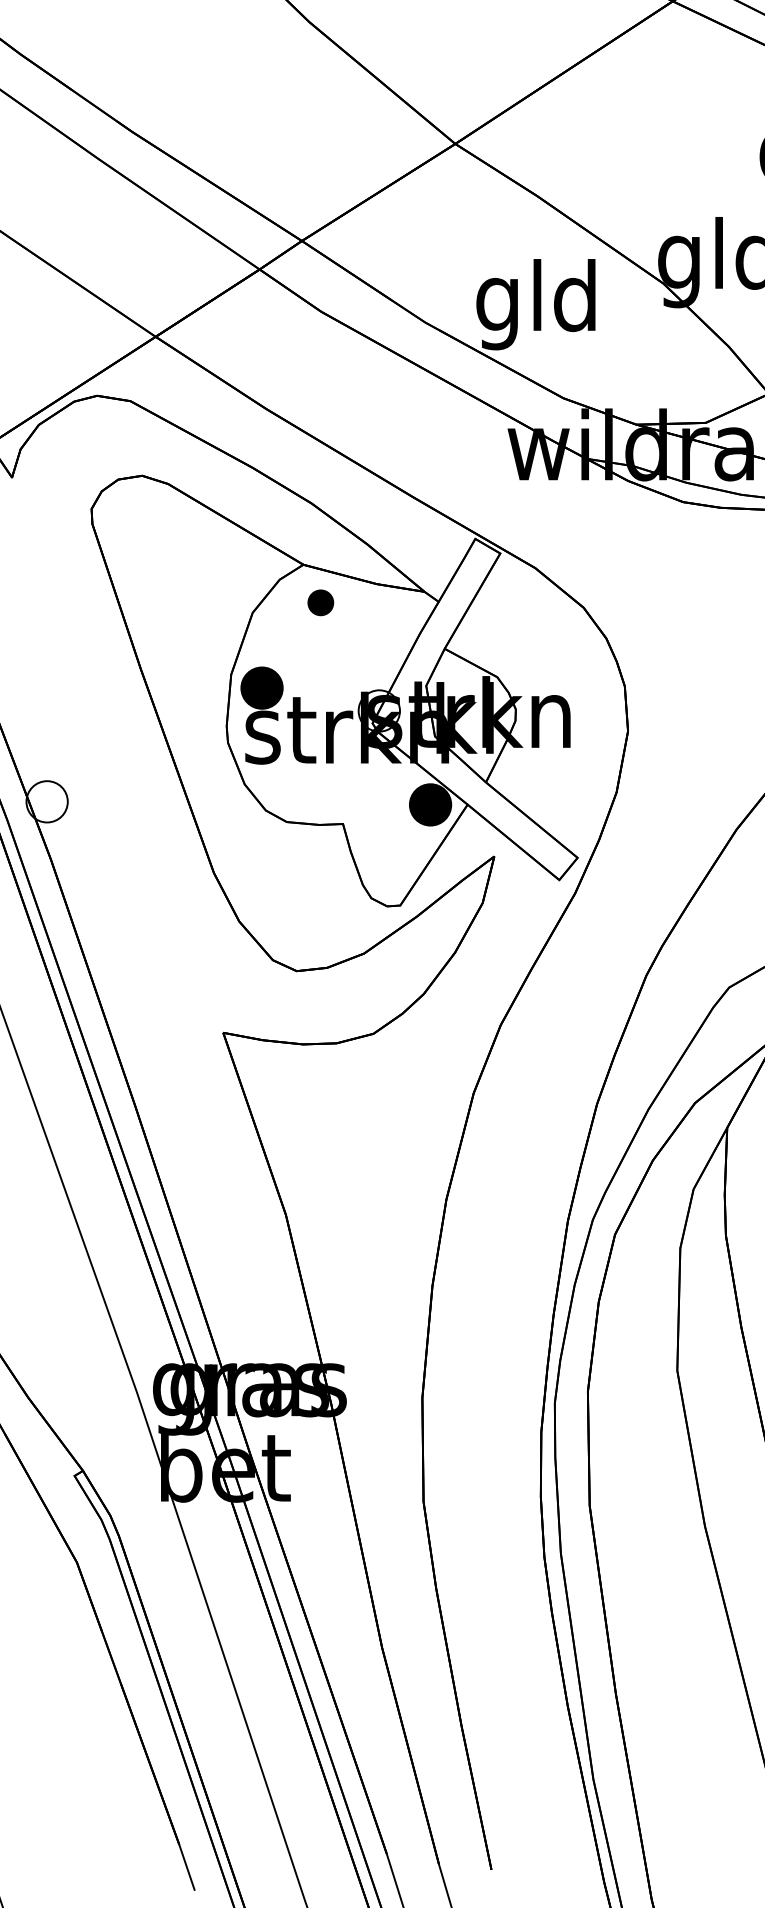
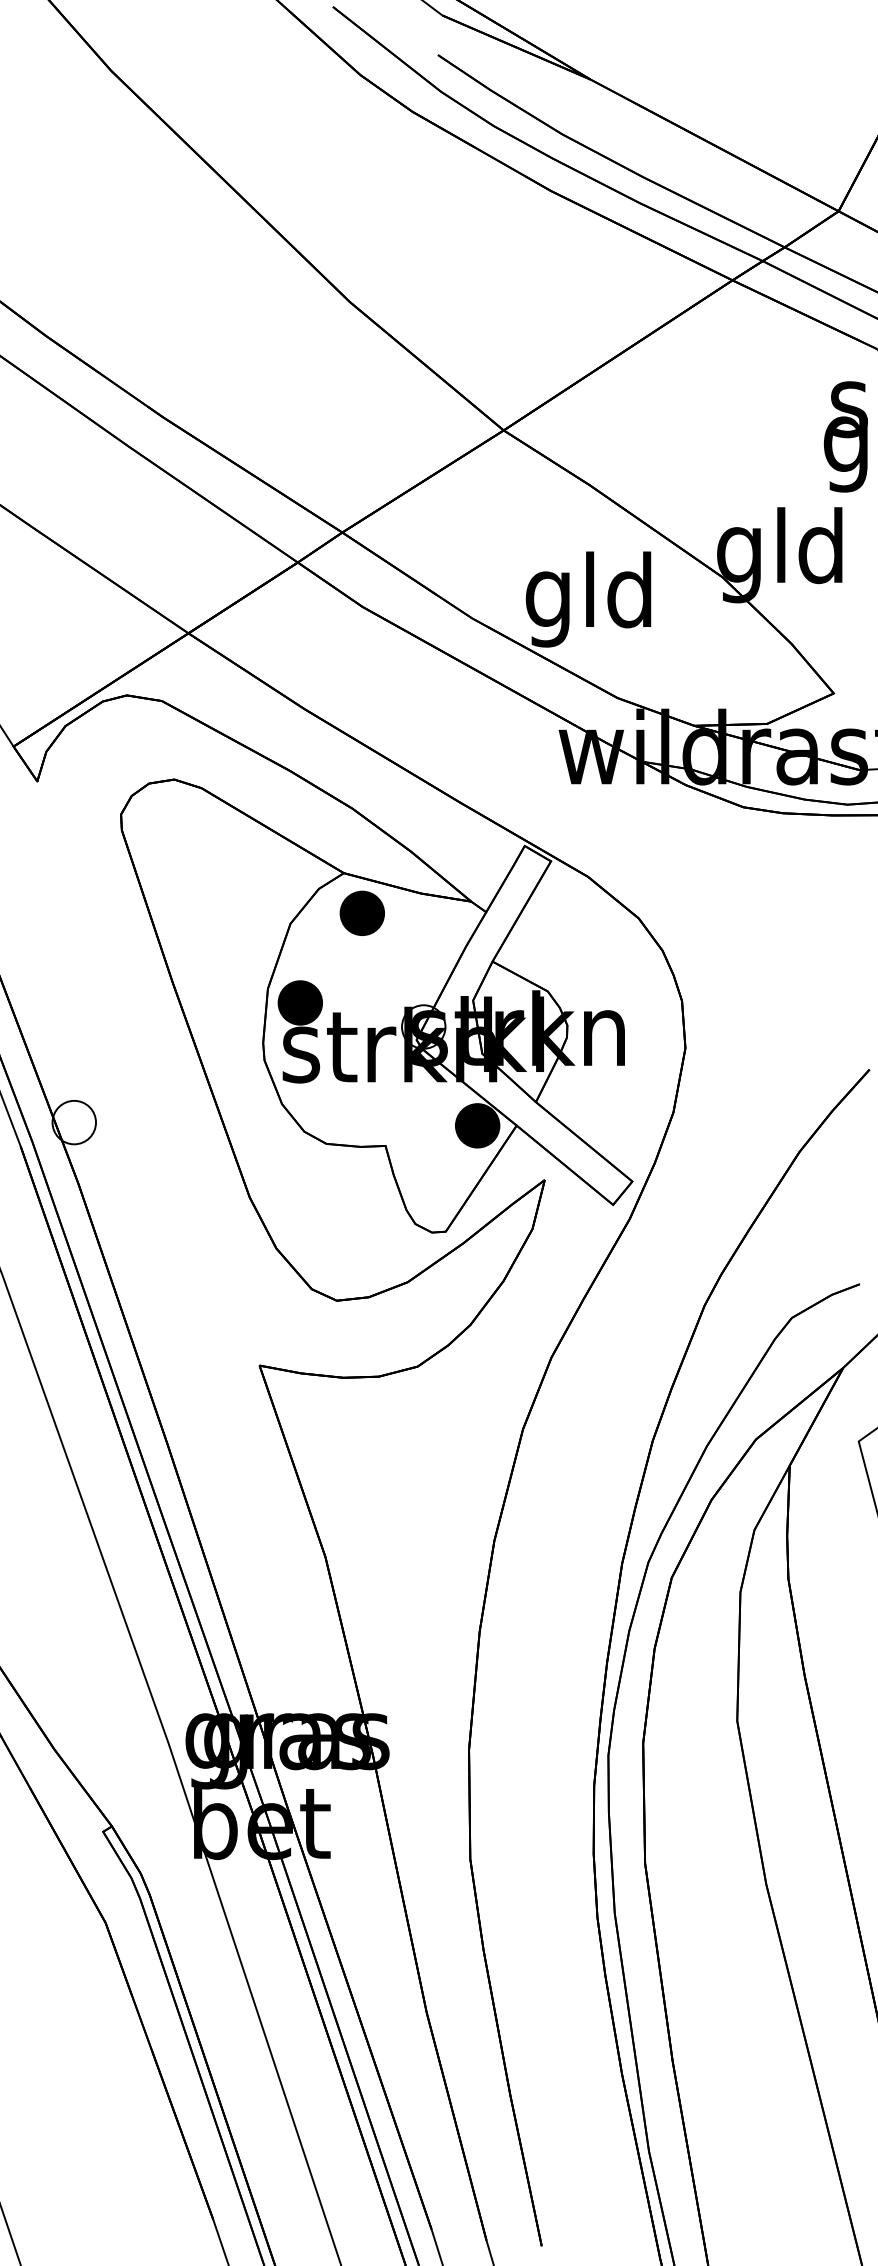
part: (320, 602) -> (361, 912), size x1.67

